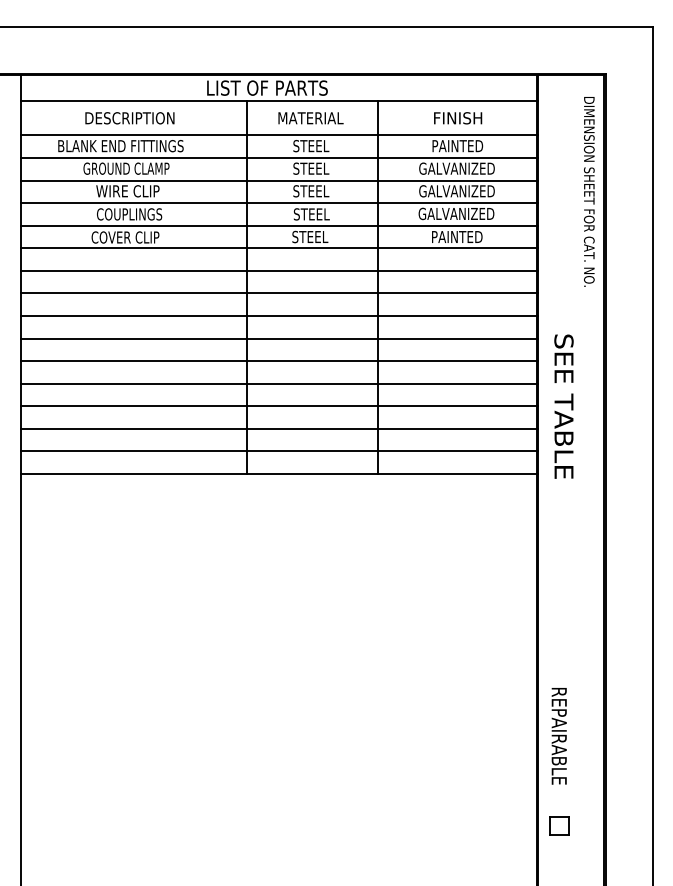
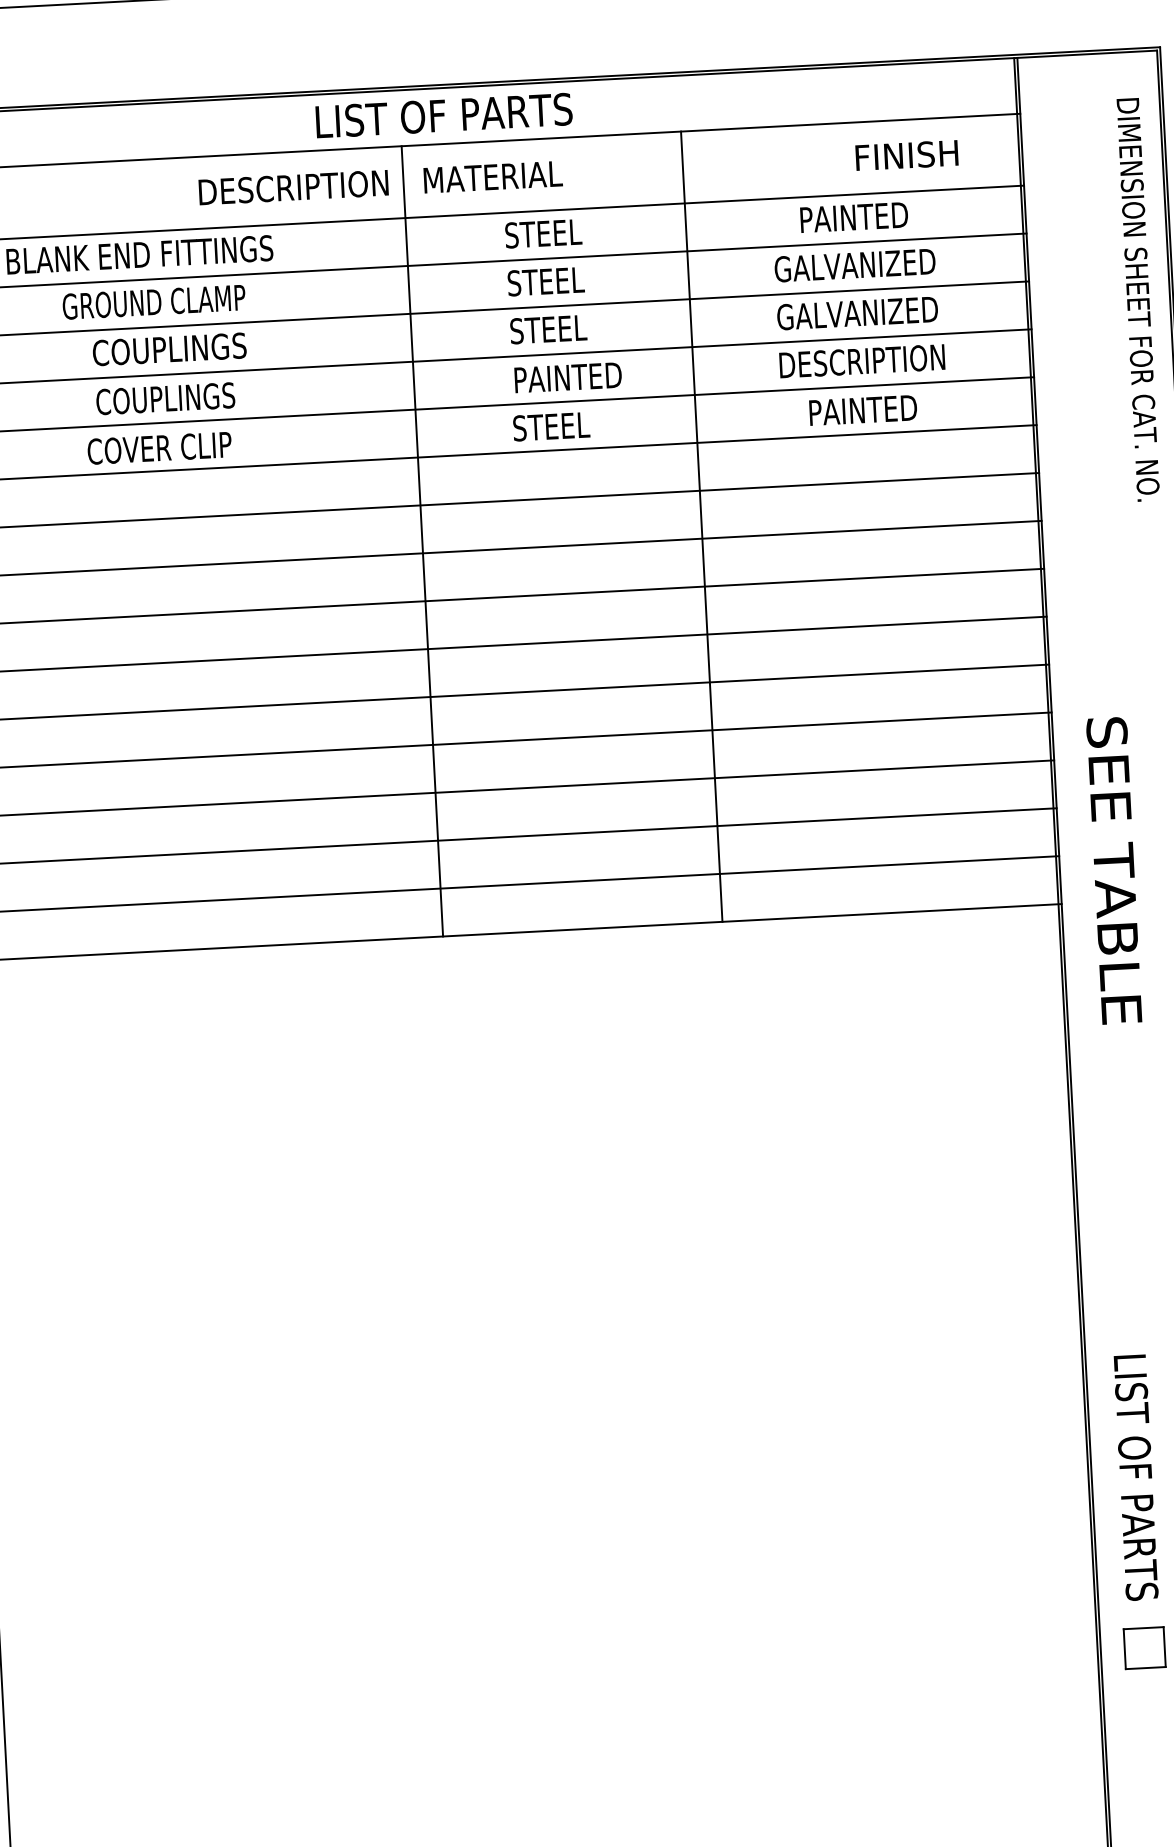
text: (129, 118) -> (292, 188), moved
text: (310, 118) -> (492, 177), moved
text: (458, 118) -> (907, 155), moved
text: (132, 191) -> (169, 349), WIRE CLIP -> COUPLINGS
text: (457, 213) -> (861, 360), GALVANIZED -> DESCRIPTION
text: (318, 214) -> (566, 377), STEEL -> PAINTED
text: (563, 406) -> (1113, 870), moved
text: (558, 746) -> (1134, 1479), REPAIRABLE -> LIST OF PARTS

